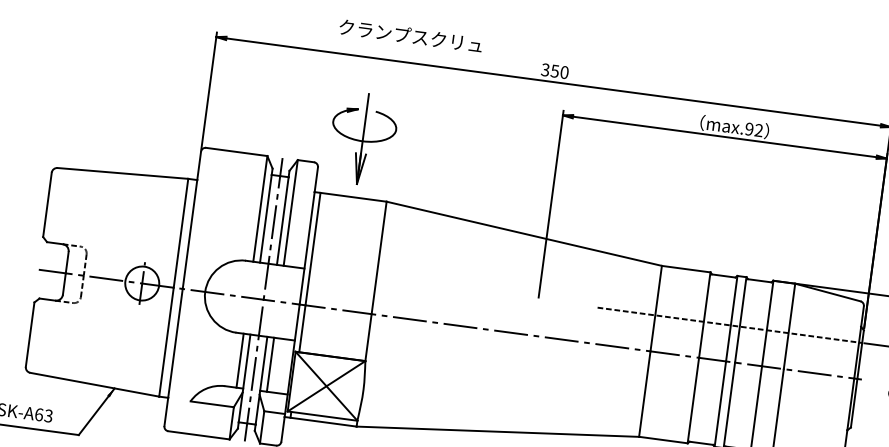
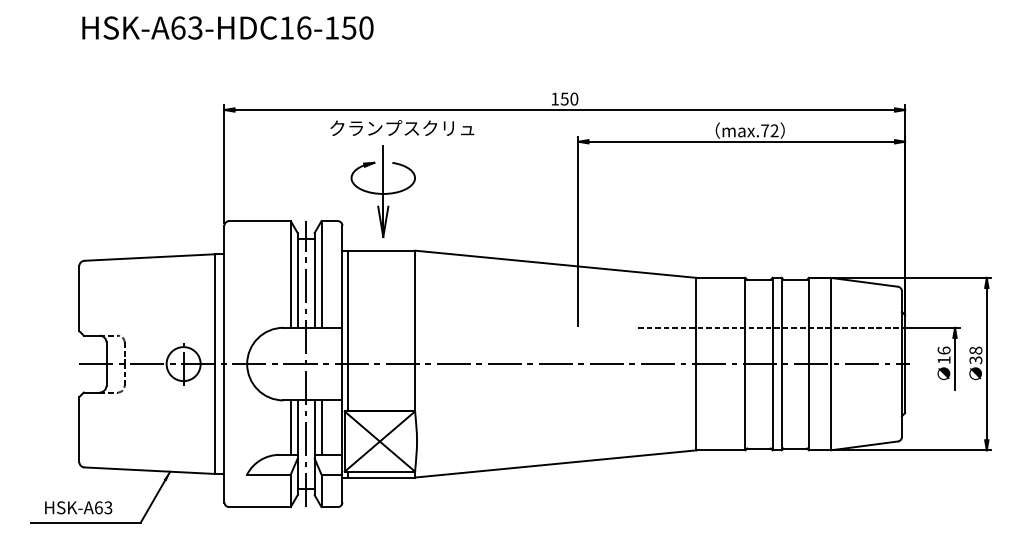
text: (411, 35) -> (402, 127), moved
text: (544, 69) -> (554, 98), 350 -> 150
text: (748, 128) -> (764, 130), max.92 -> max.72

